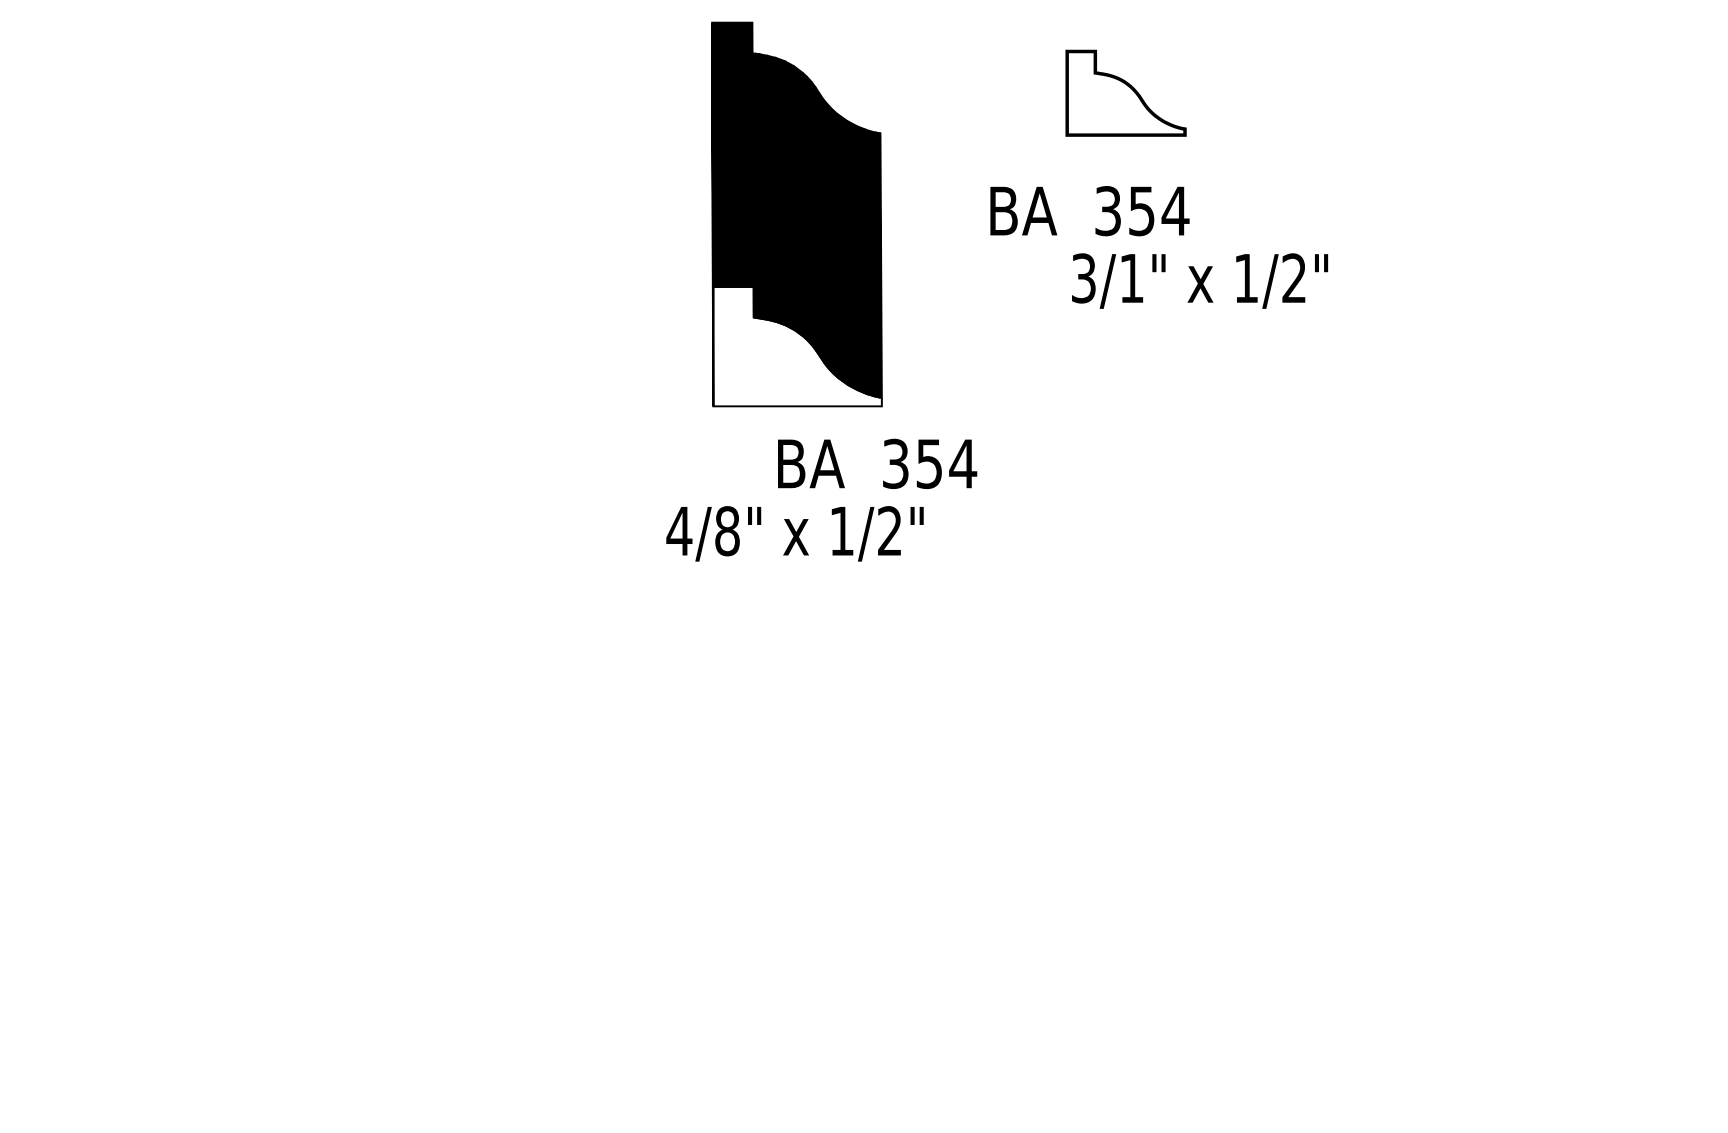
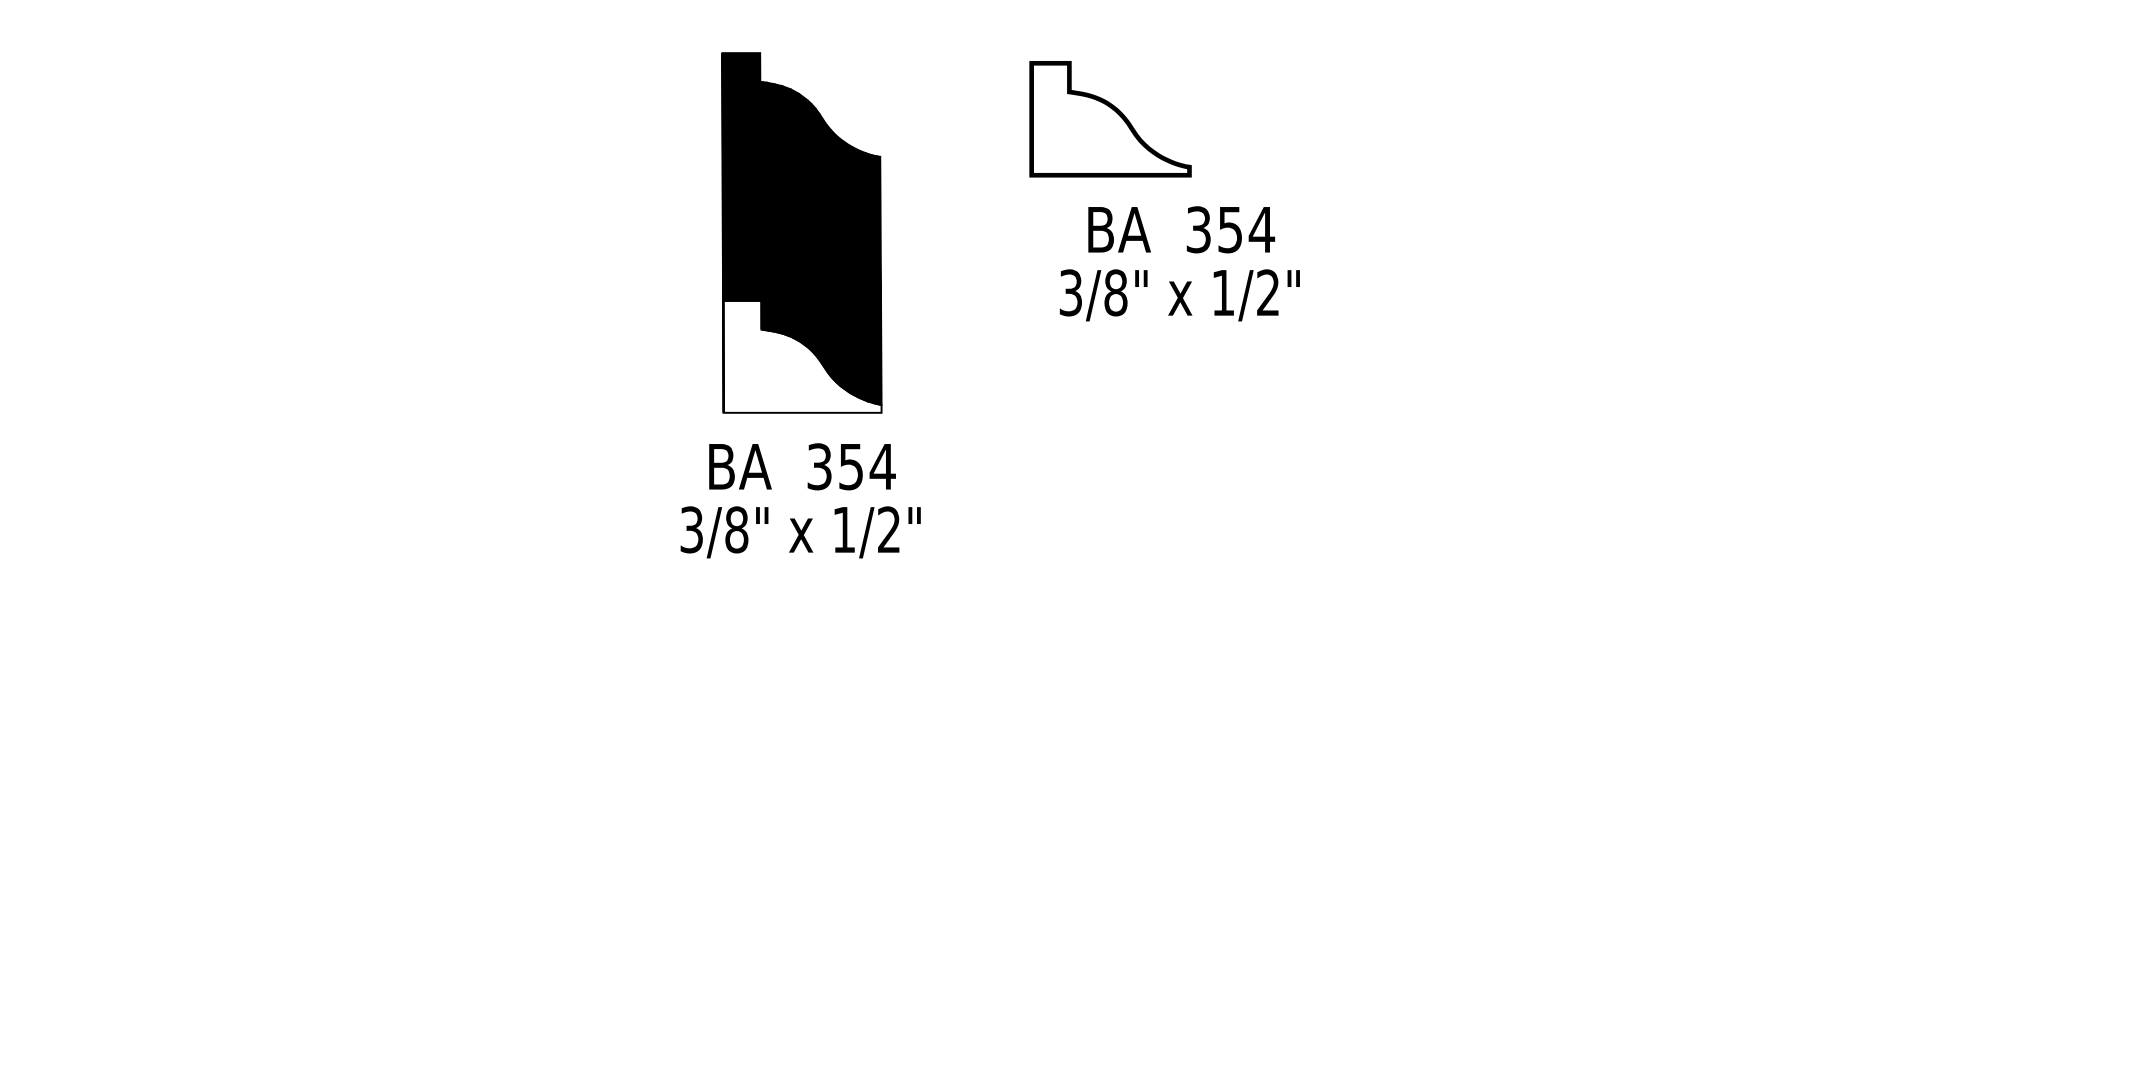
part: (1126, 93) -> (1110, 119), size x1.43
text: (1089, 210) -> (1181, 229), moved
text: (1131, 278) -> (1115, 292), 3/1" -> 3/8"
text: (877, 463) -> (802, 466), moved
text: (679, 530) -> (691, 529), 4/8" -> 3/8"

